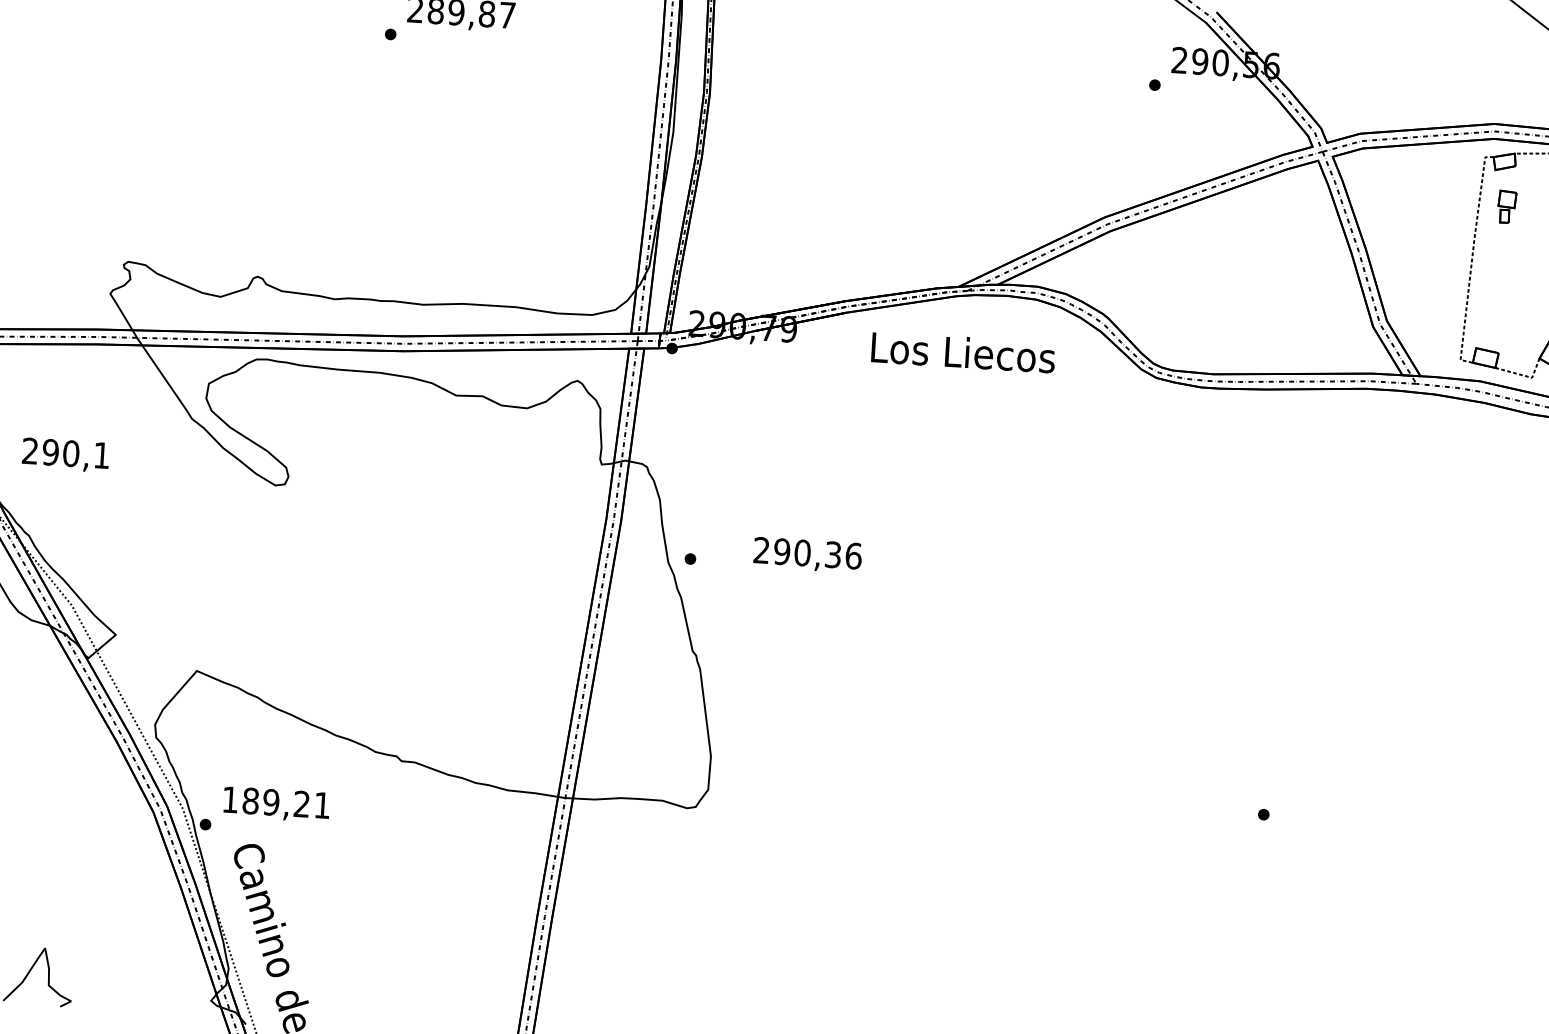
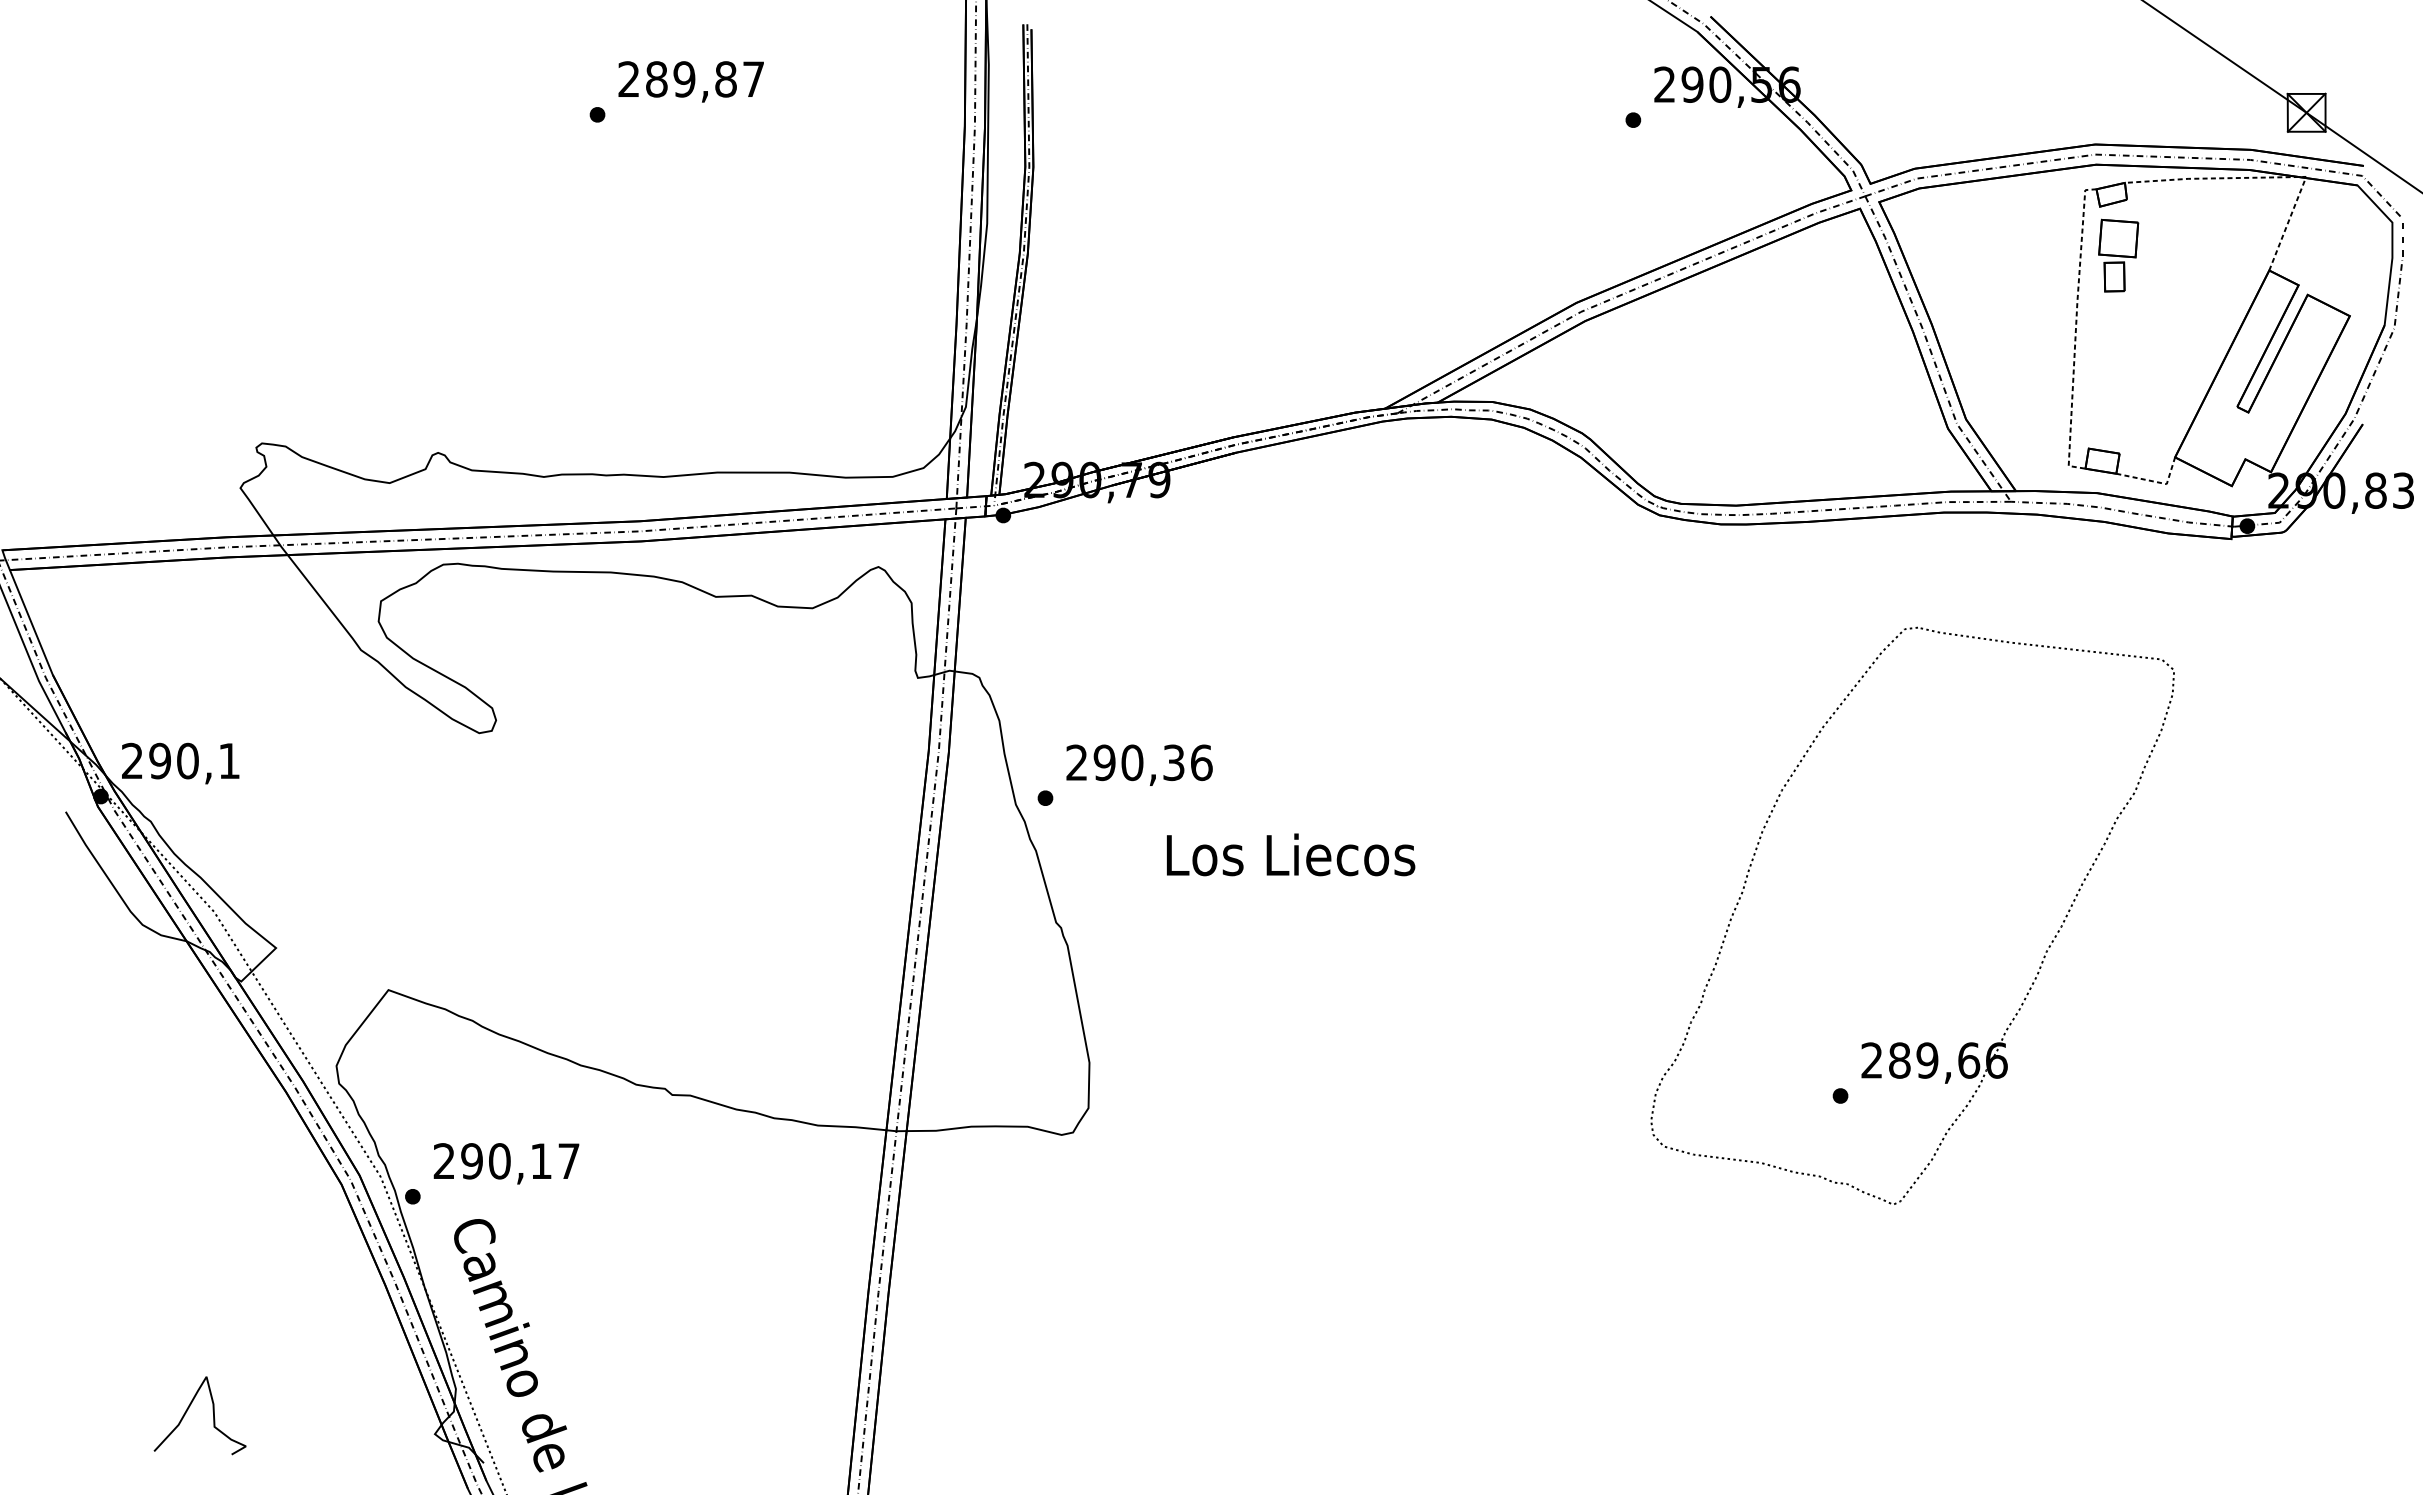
part: (1506, 206) -> (2118, 255), size x1.67
text: (963, 352) -> (1291, 854), moved
text: (65, 455) -> (180, 763), moved
text: (807, 554) -> (1139, 764), moved
part: (1311, 778) -> (1902, 1042), added
text: (276, 802) -> (506, 1161), 189,21 -> 290,17

